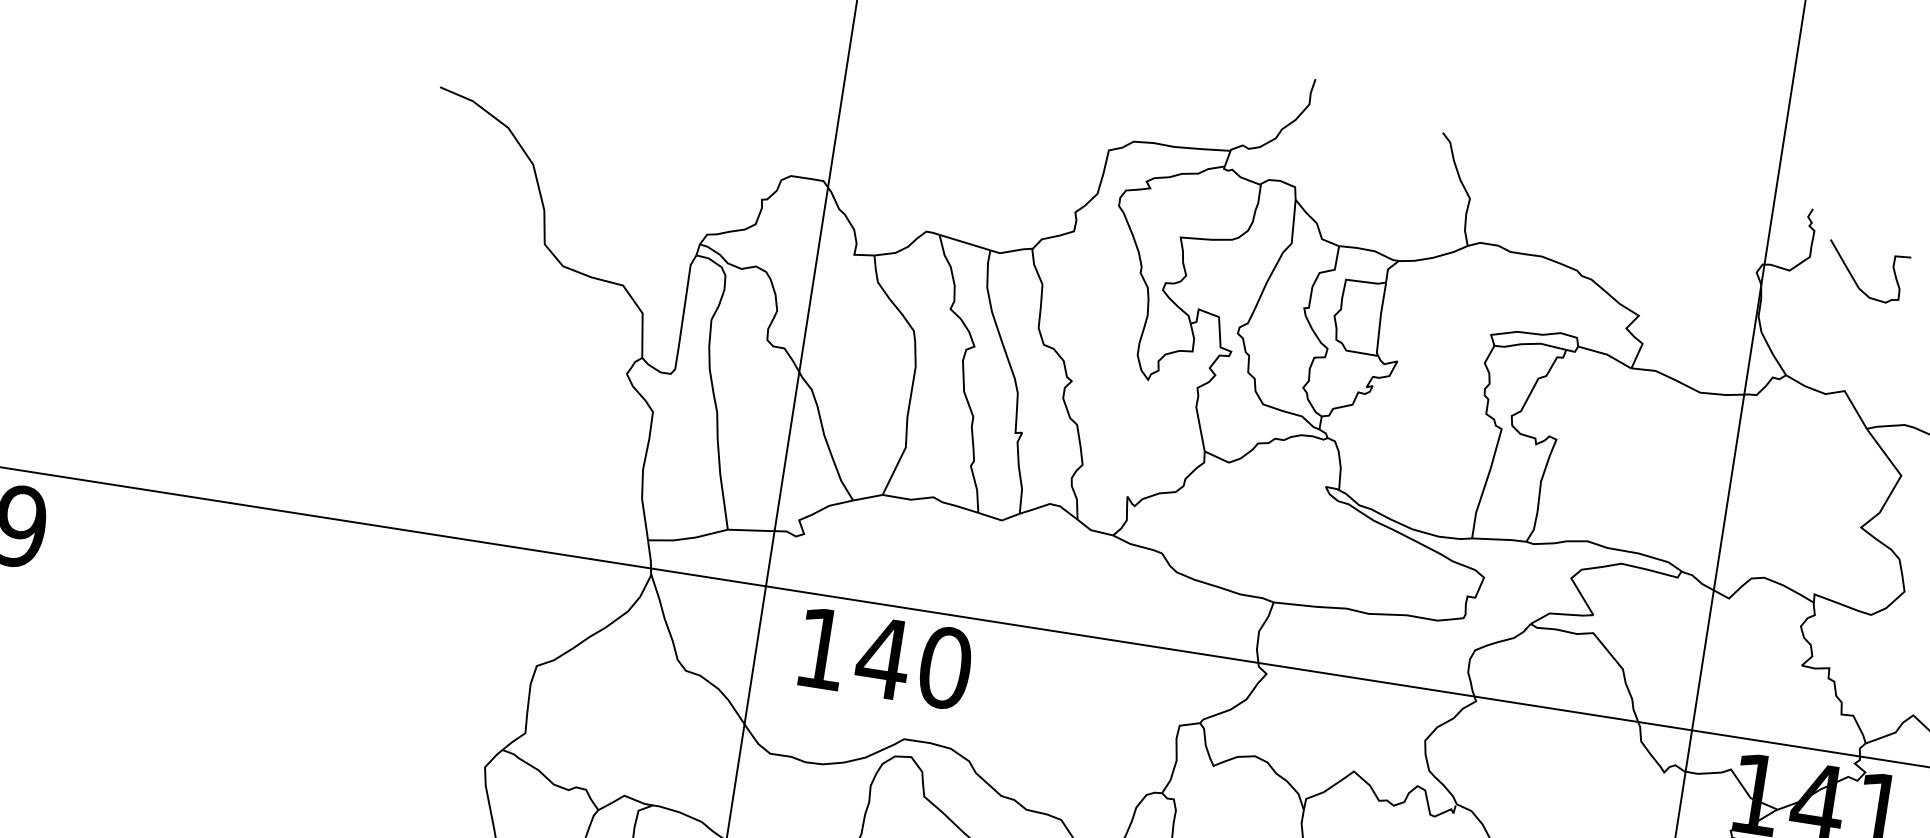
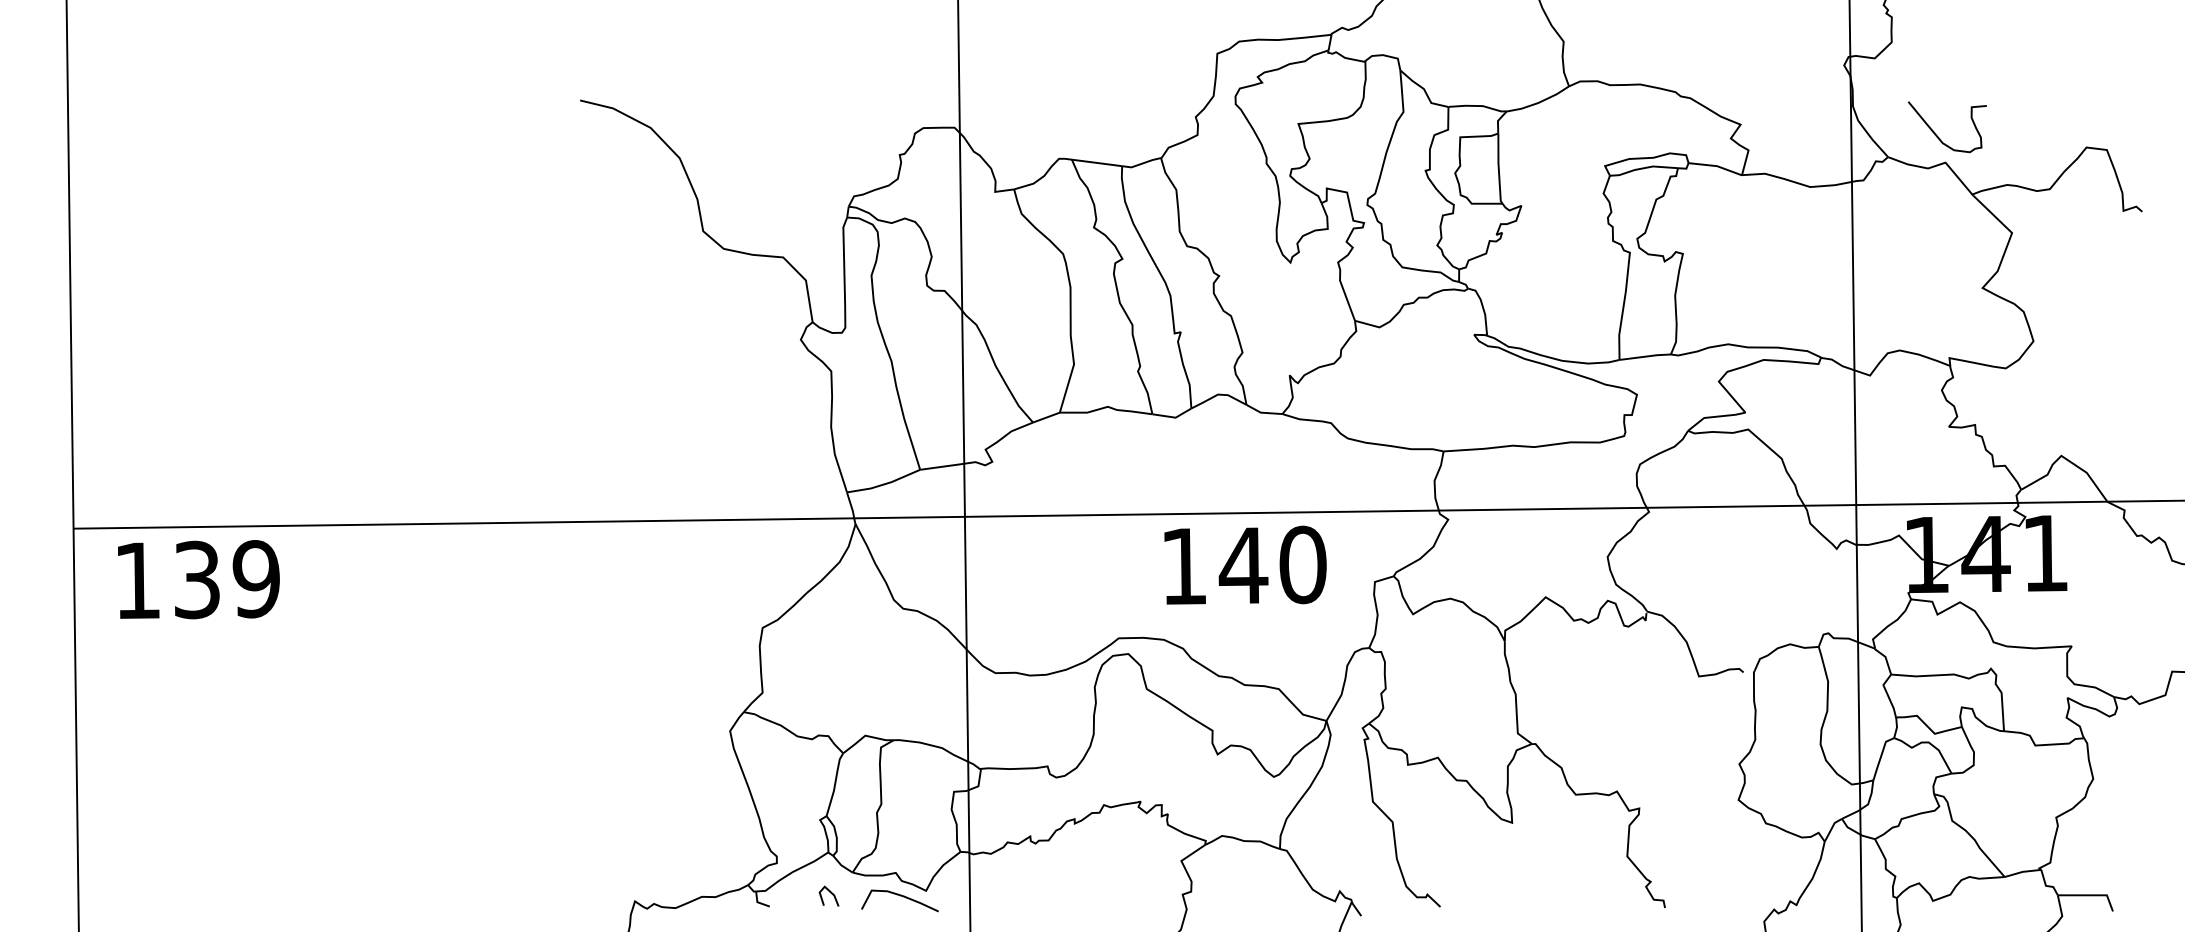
curve: (1855, 280) -> (1938, 136), moved
text: (885, 657) -> (1245, 564), moved

